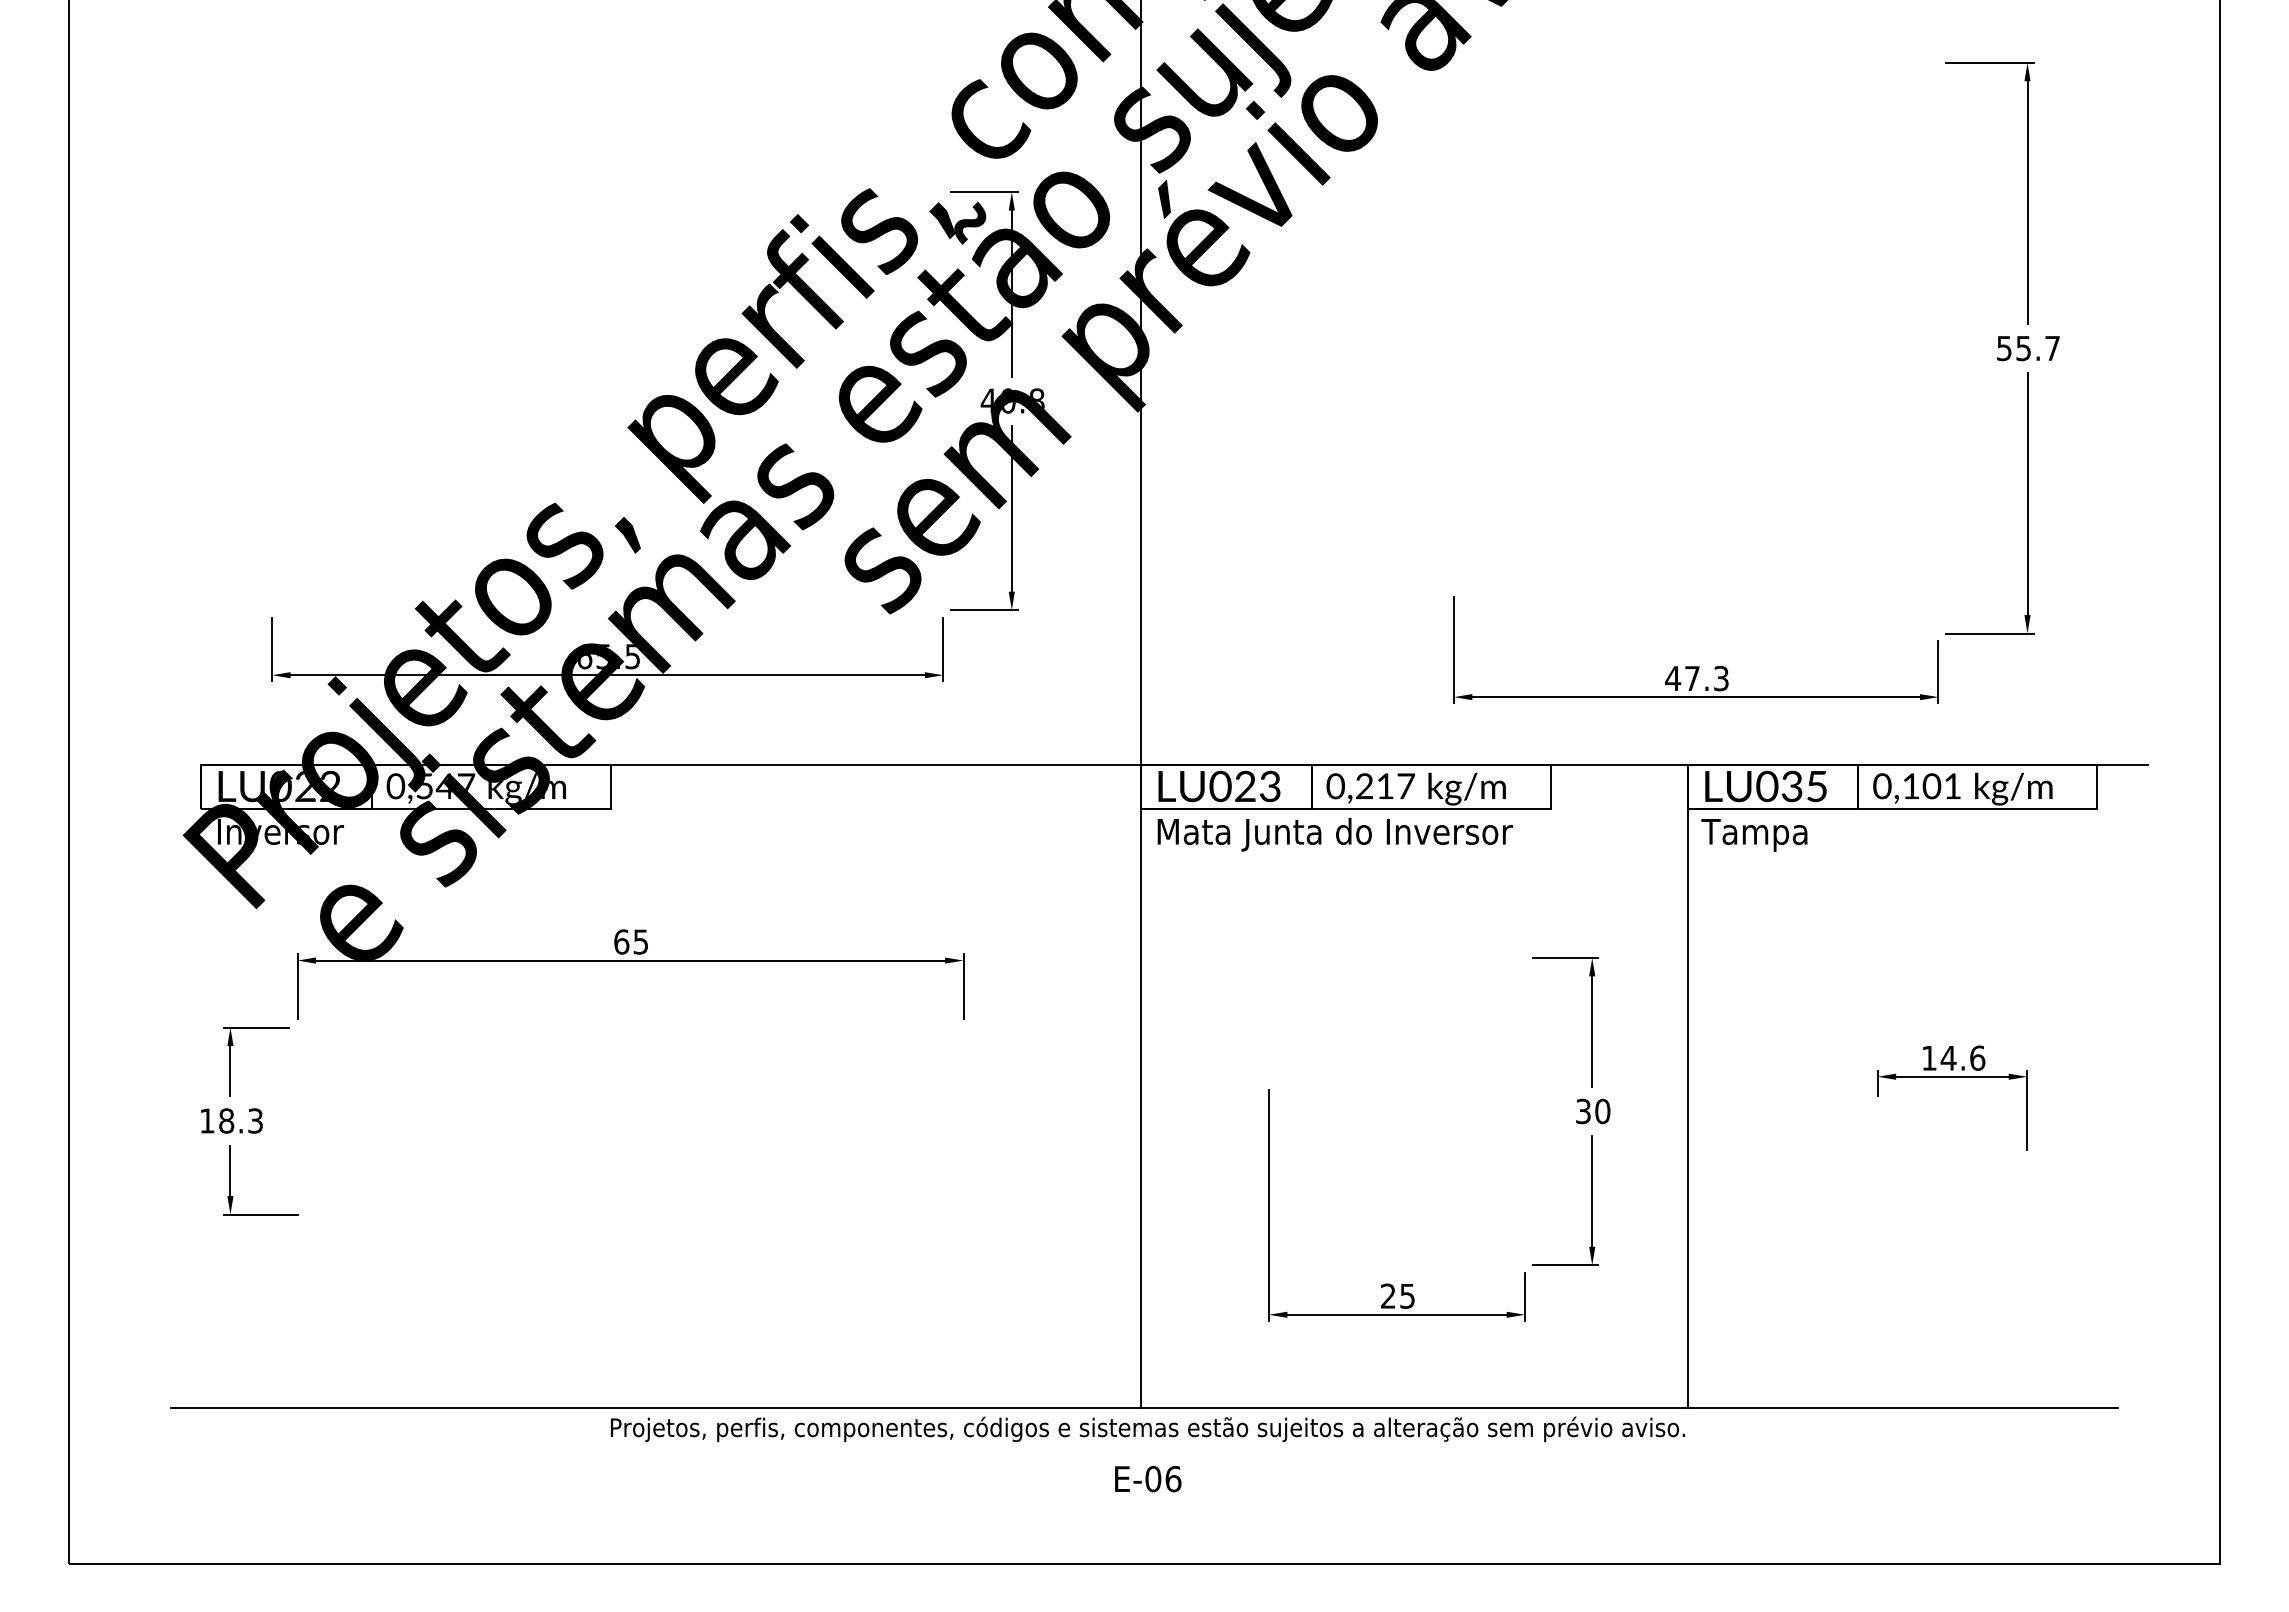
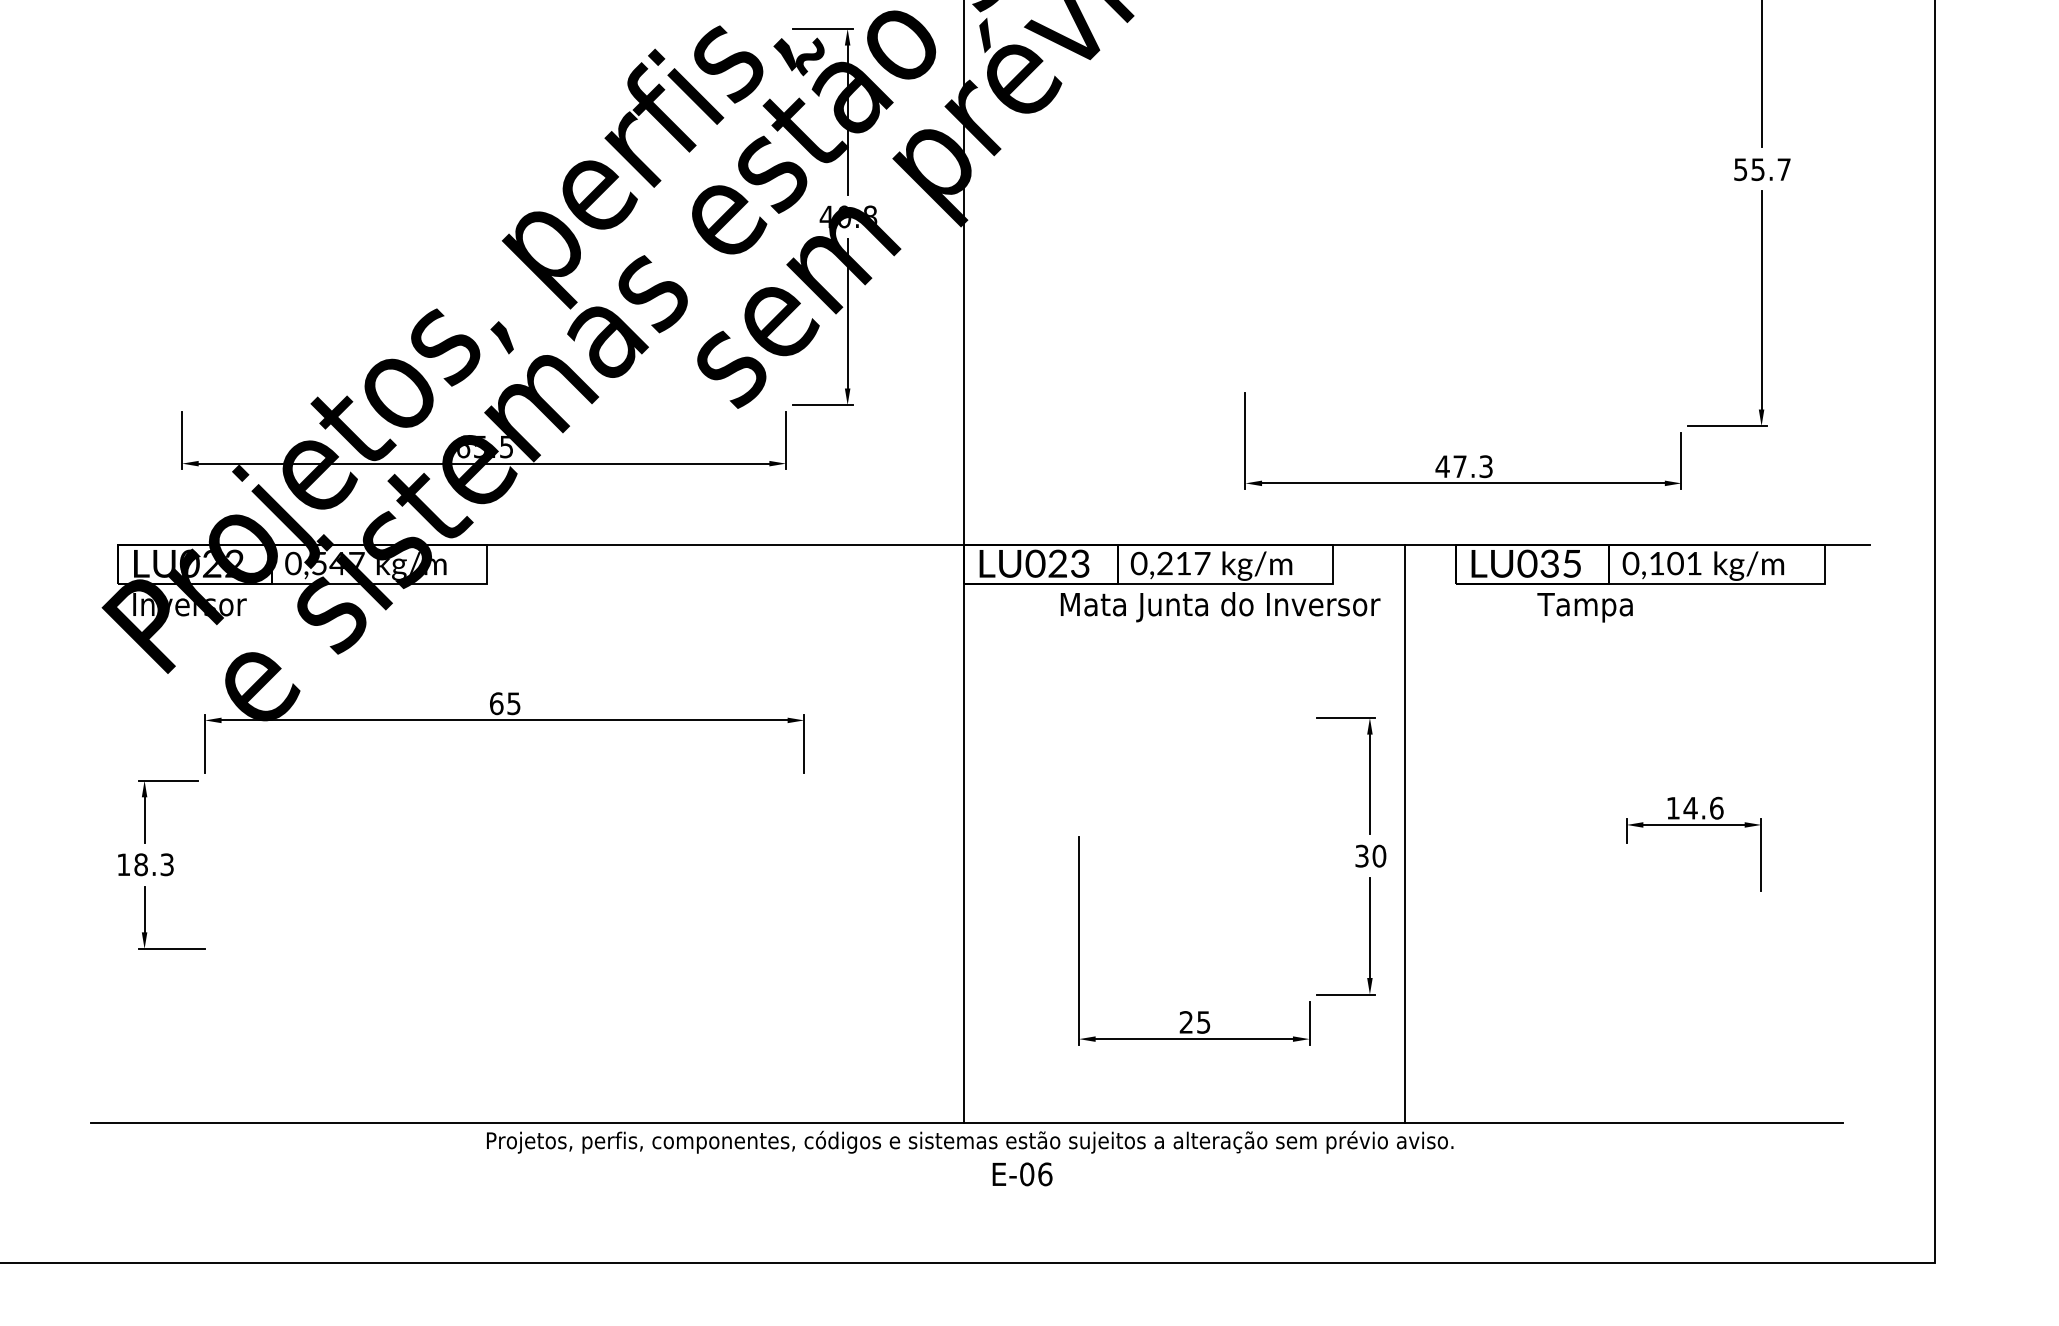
text: (1334, 834) -> (1219, 606), moved
text: (1754, 835) -> (1585, 607), moved
line: (1687, 1086) -> (1405, 833), moved
text: (1148, 1478) -> (1022, 1173), moved

